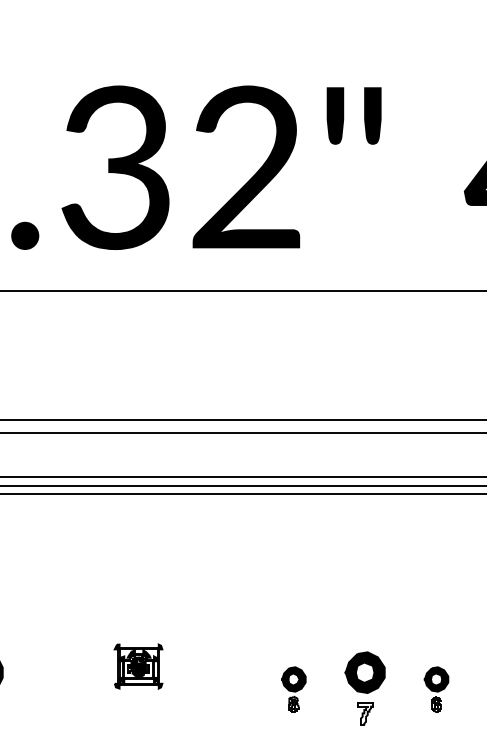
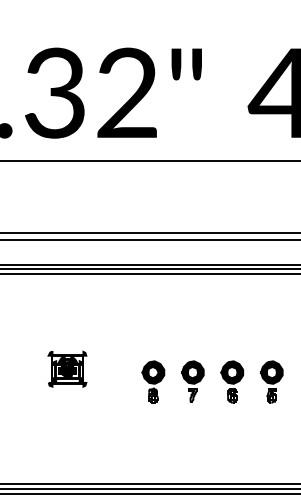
part: (138, 665) -> (67, 368), size x1.43
part: (293, 688) -> (153, 381), size x1.67
part: (436, 688) -> (232, 381), size x1.67

